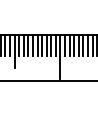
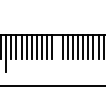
line: (60, 57) -> (57, 60), removed

